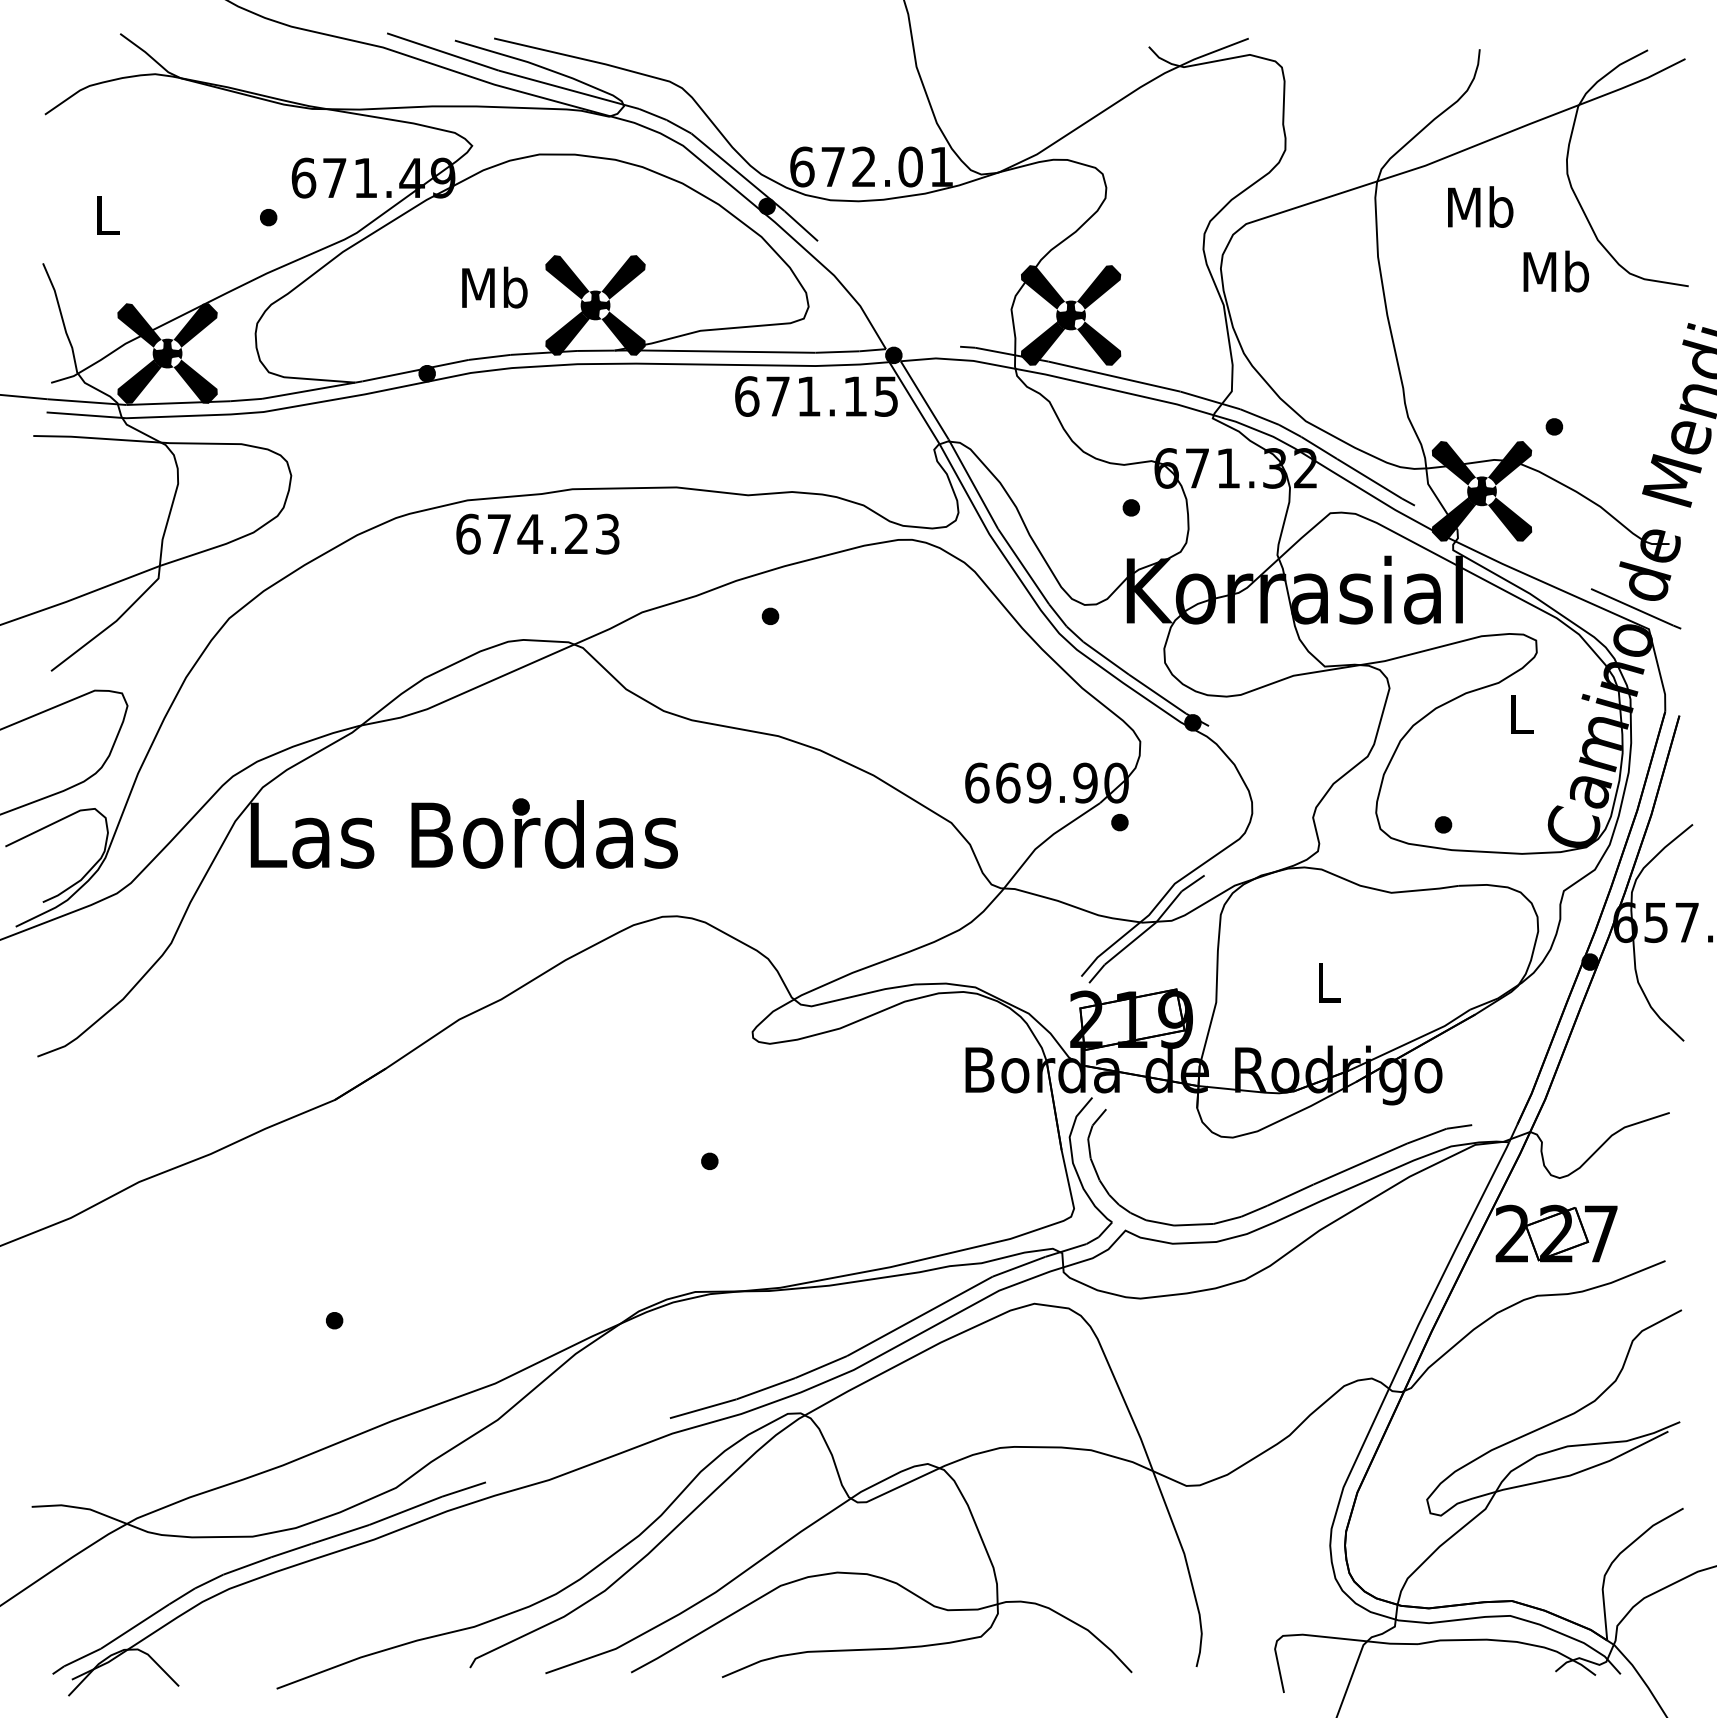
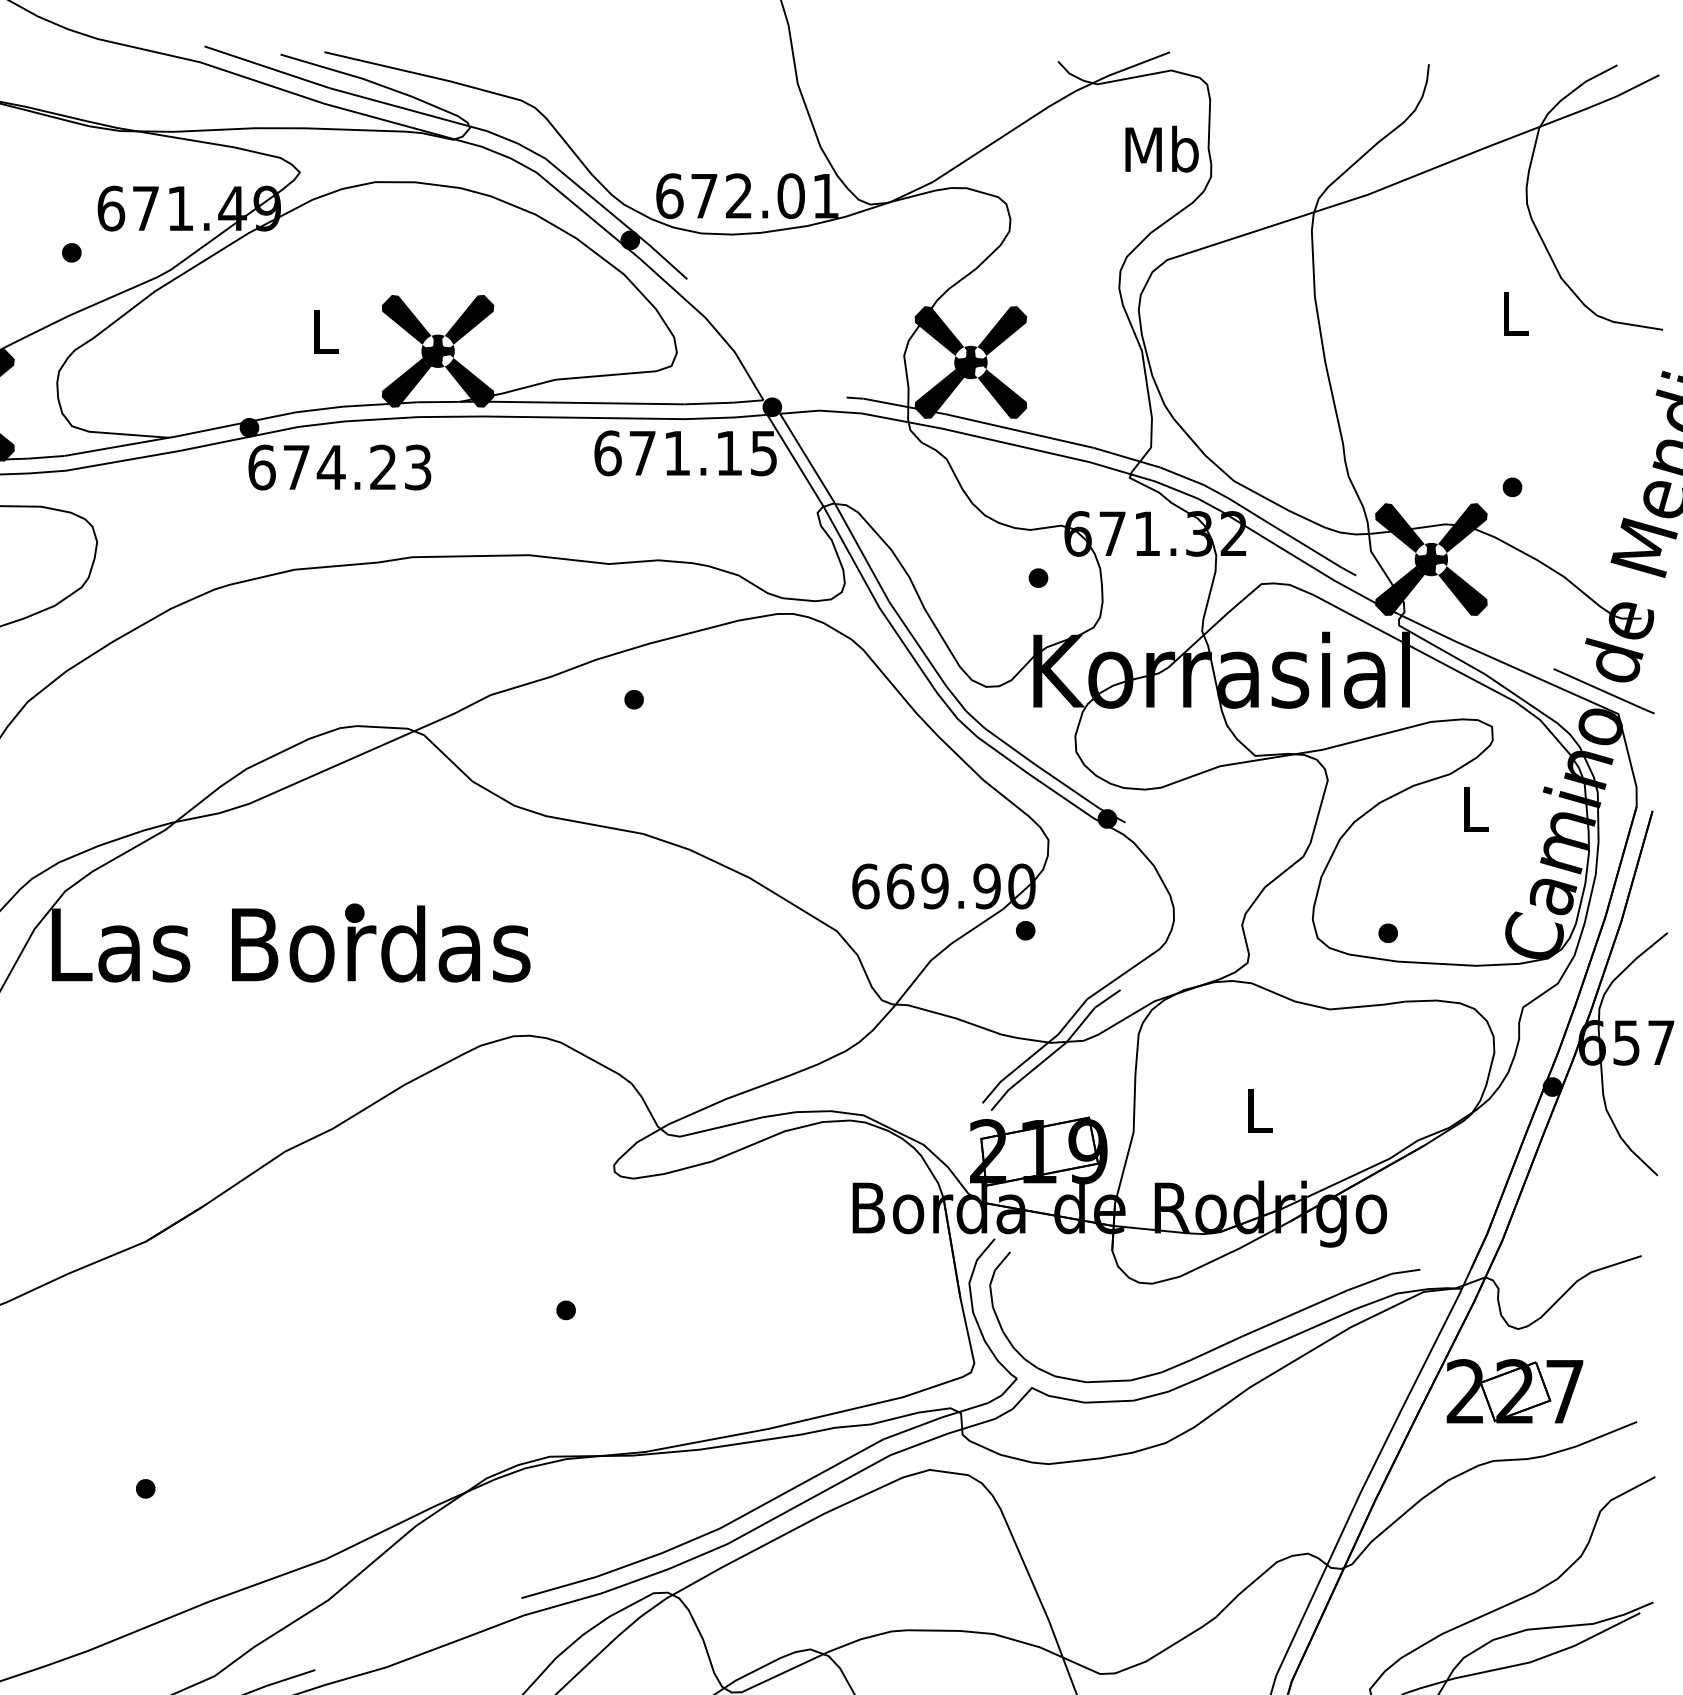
text: (1480, 206) -> (1161, 148), moved
text: (1556, 271) -> (1514, 313), Mb -> L
text: (494, 287) -> (324, 331), Mb -> L
text: (537, 533) -> (339, 466), moved

